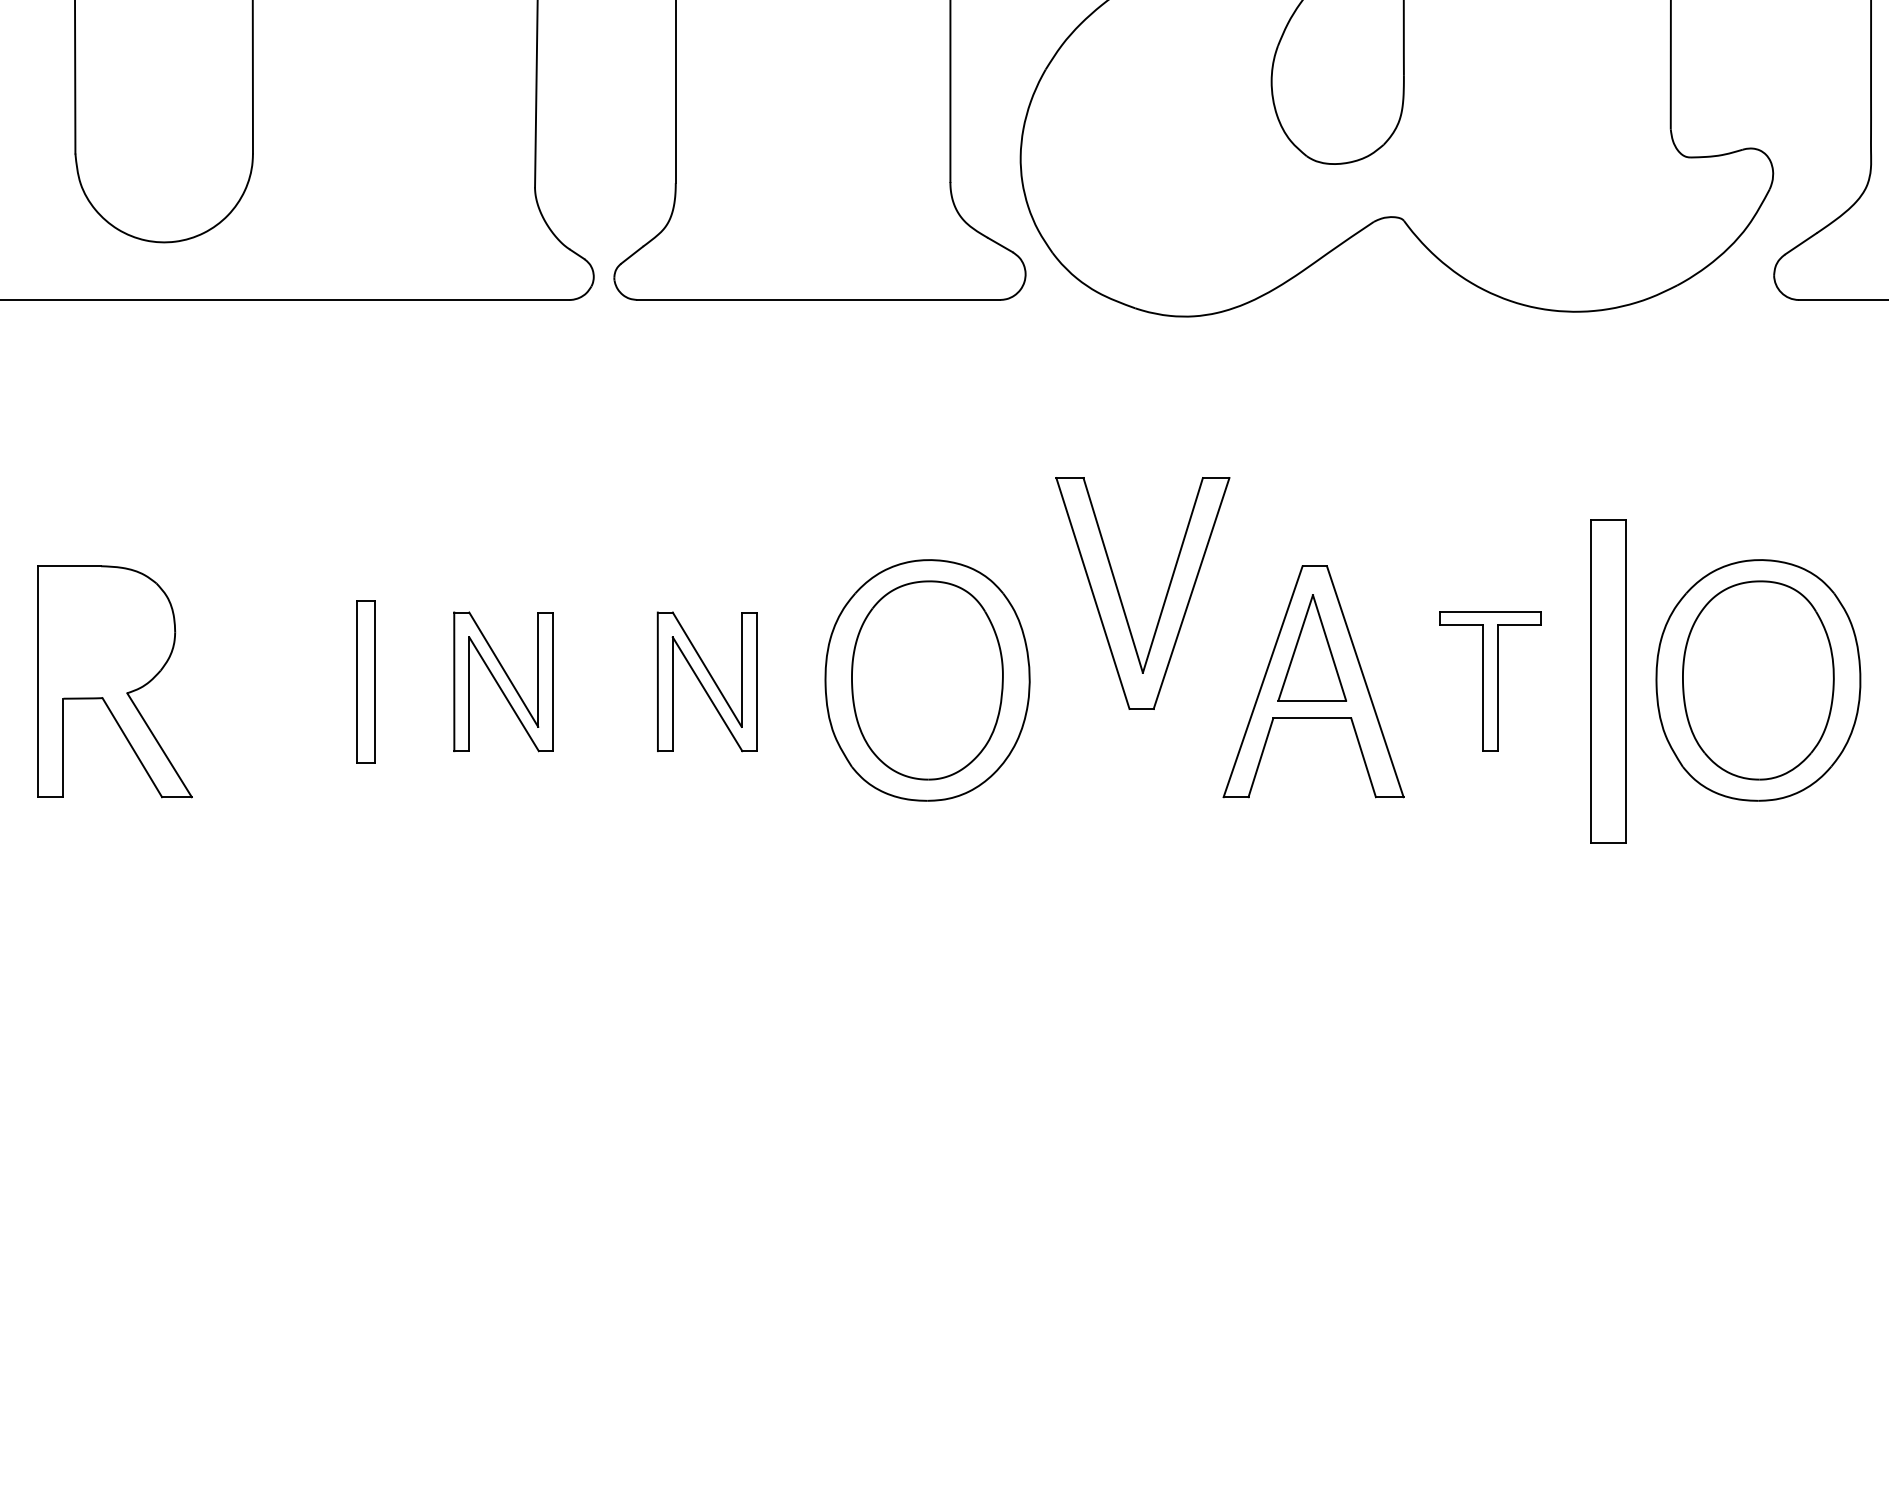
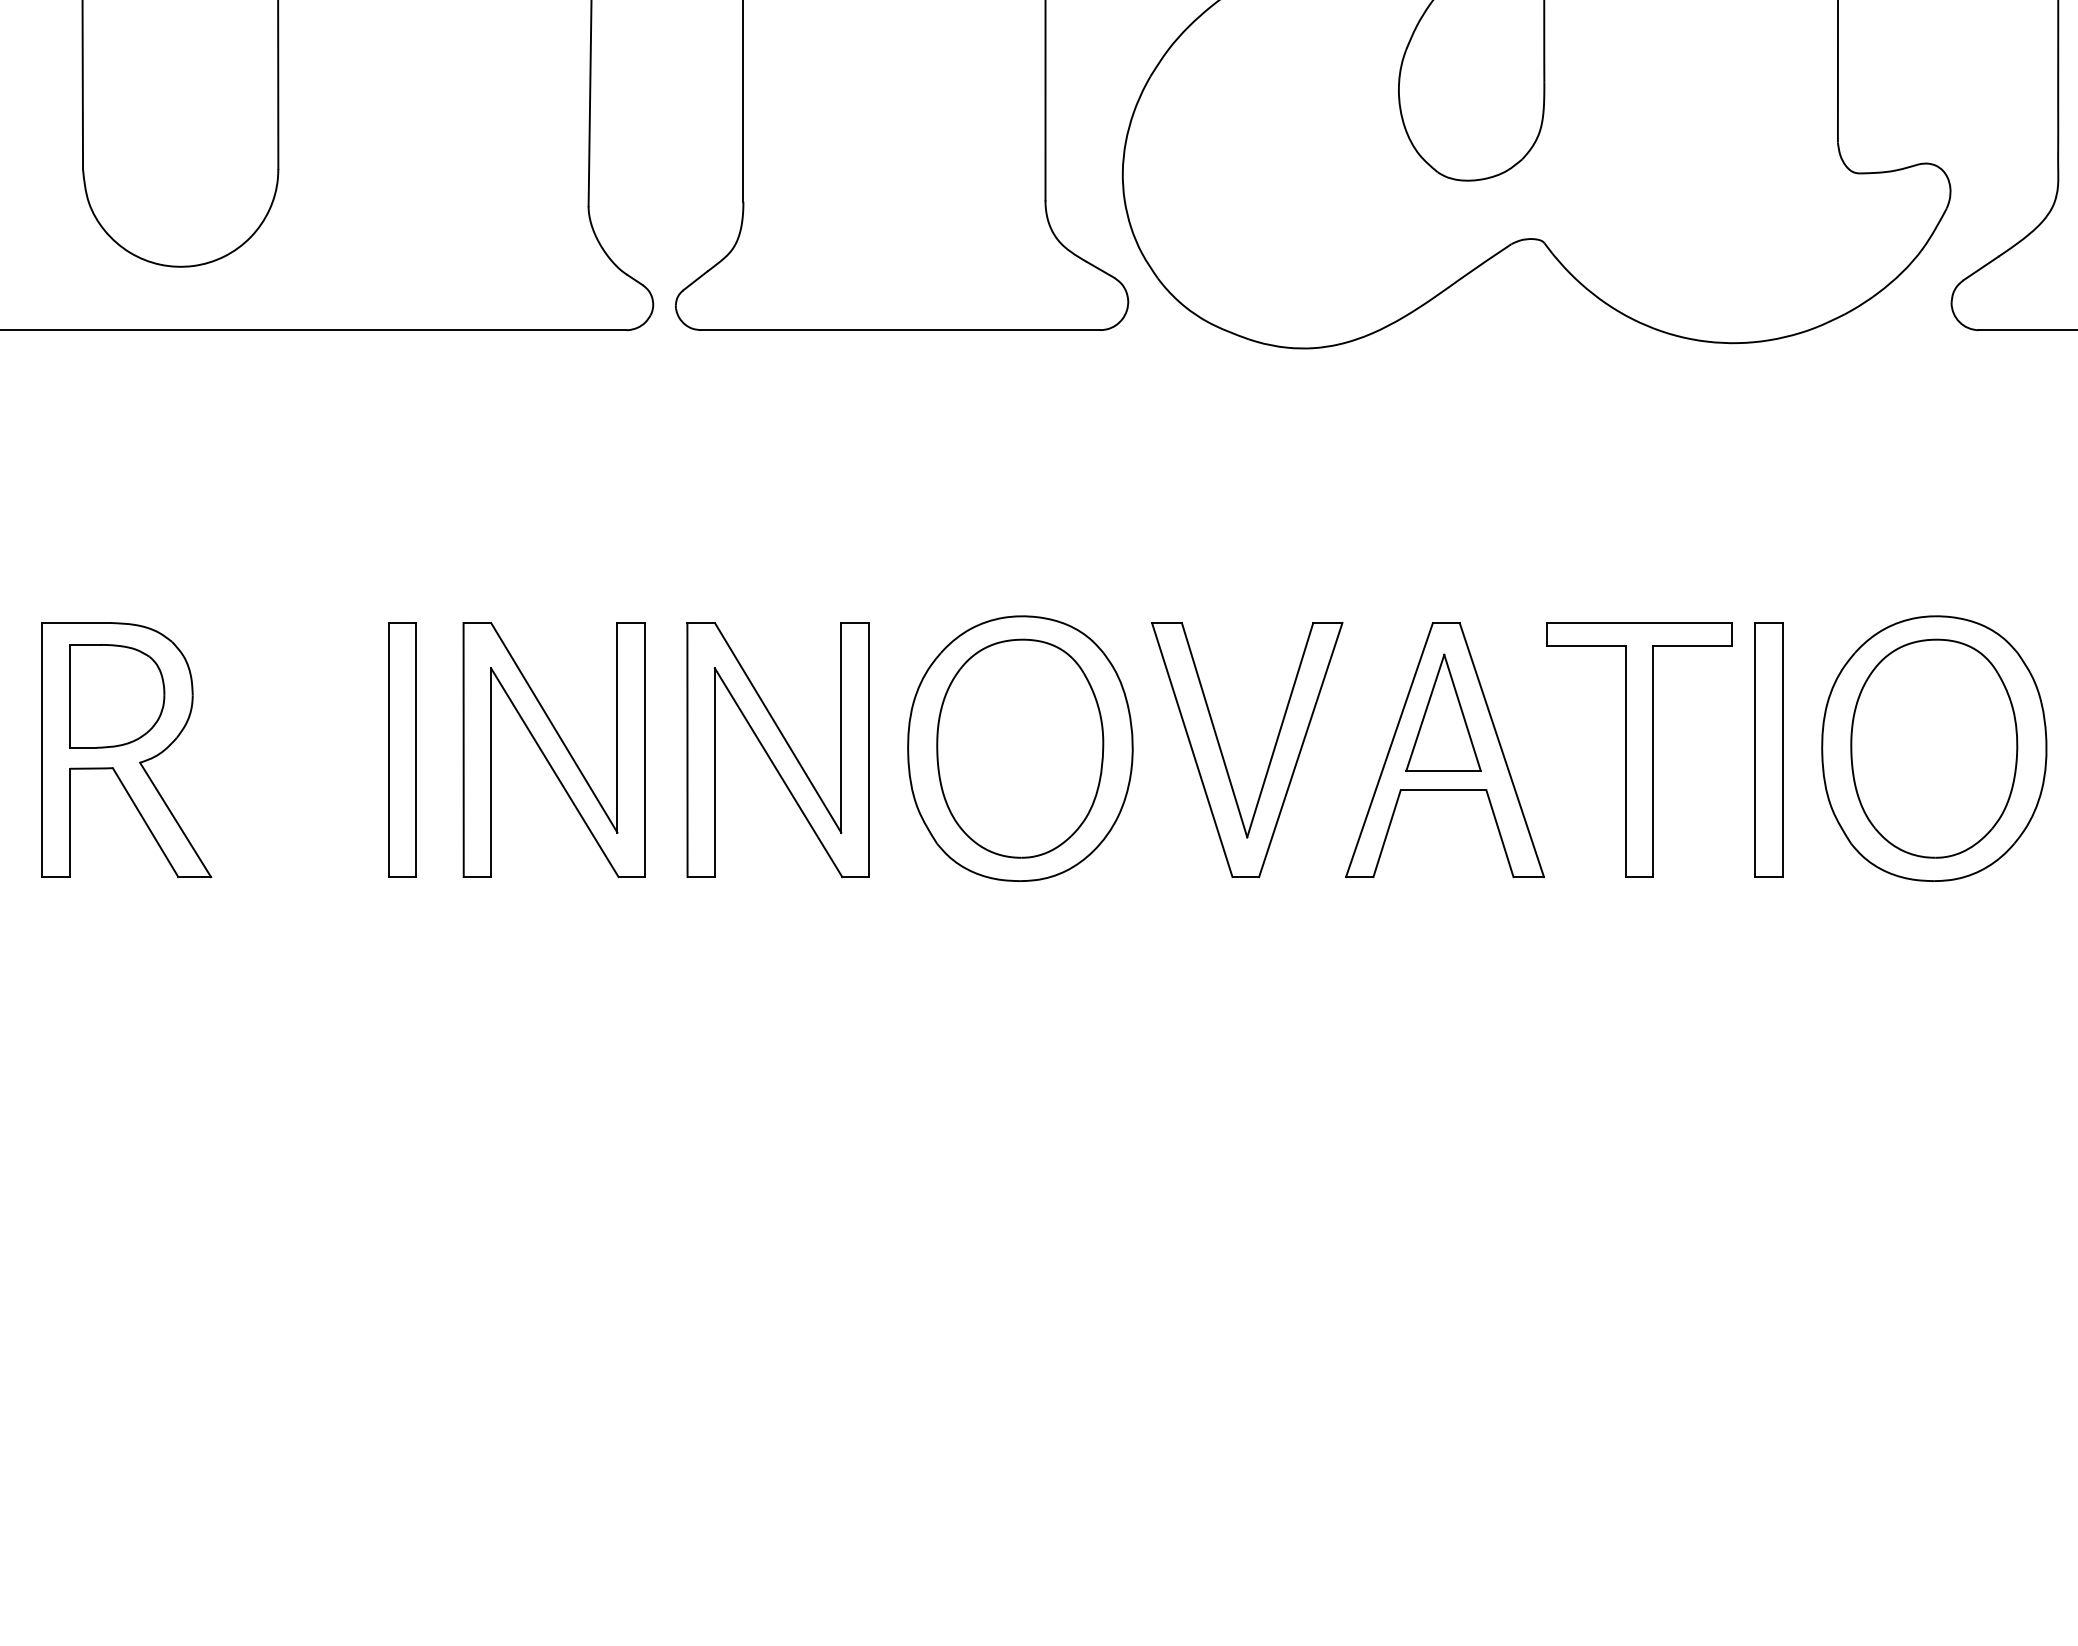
part: (1164, 600) -> (1270, 757), moved
part: (106, 632) -> (117, 696), added
part: (365, 681) -> (402, 749), size x1.43
part: (1490, 681) -> (1639, 749), size x1.67
part: (1607, 681) -> (1768, 749), size x0.71
part: (503, 682) -> (553, 750), size x1.67
part: (706, 682) -> (777, 750), size x1.67

